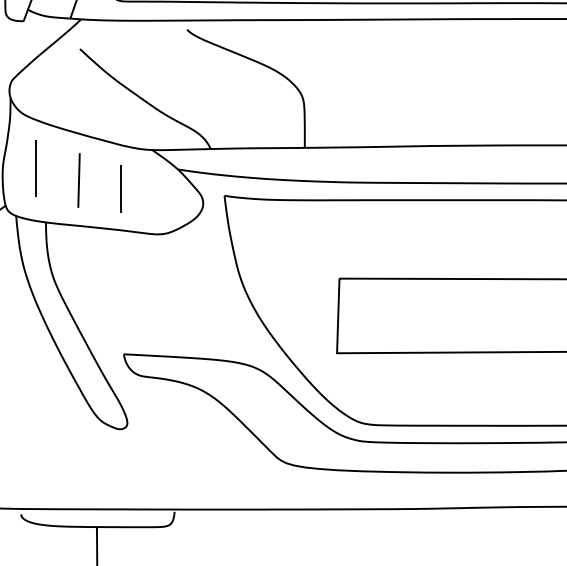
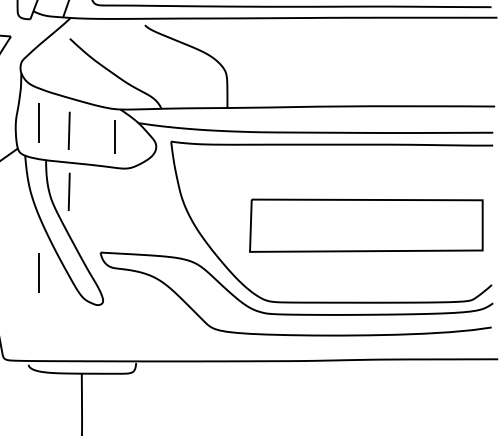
line: (120, 188) -> (114, 136), moved
line: (77, 267) -> (68, 191), added
line: (35, 382) -> (38, 272), added

